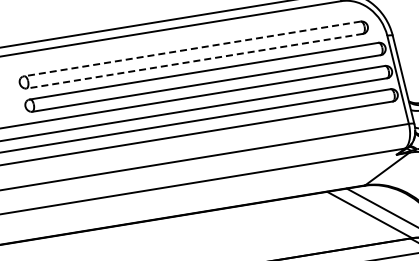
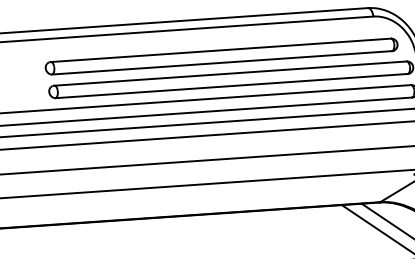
line: (191, 49) -> (219, 50), dashed -> solid
line: (194, 61) -> (221, 63), dashed -> solid

